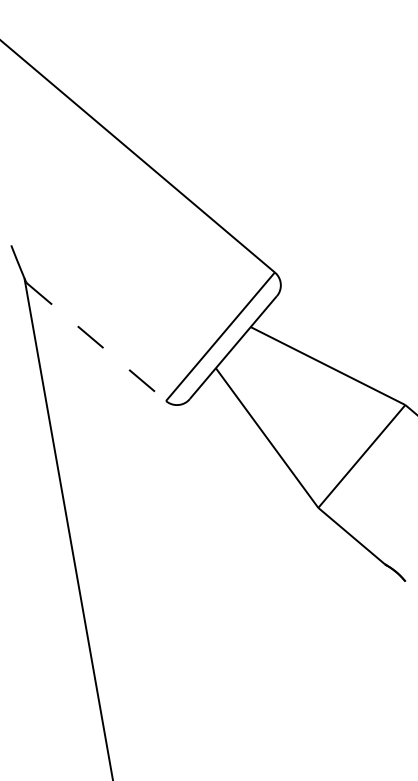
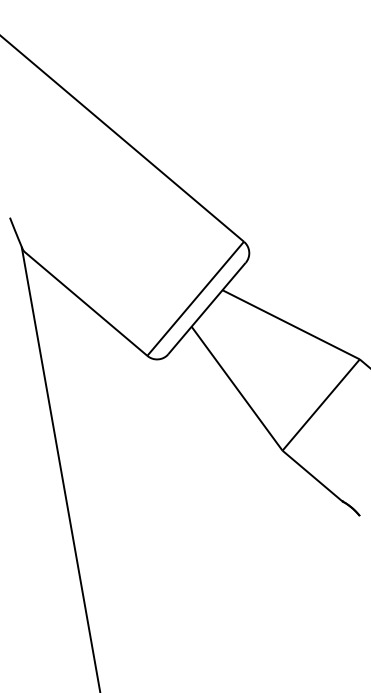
line: (96, 342) -> (85, 303), dashed -> solid

